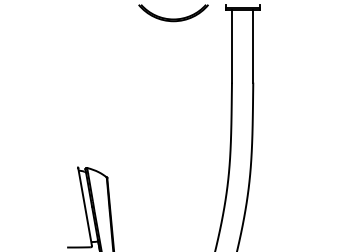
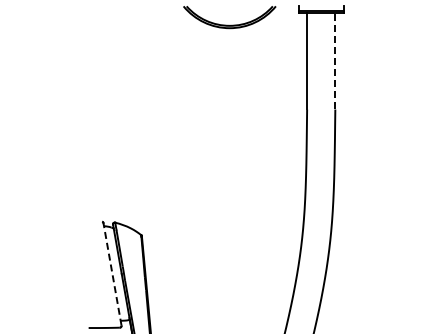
line: (253, 45) -> (335, 60), solid -> dashed
line: (85, 206) -> (112, 273), solid -> dashed

